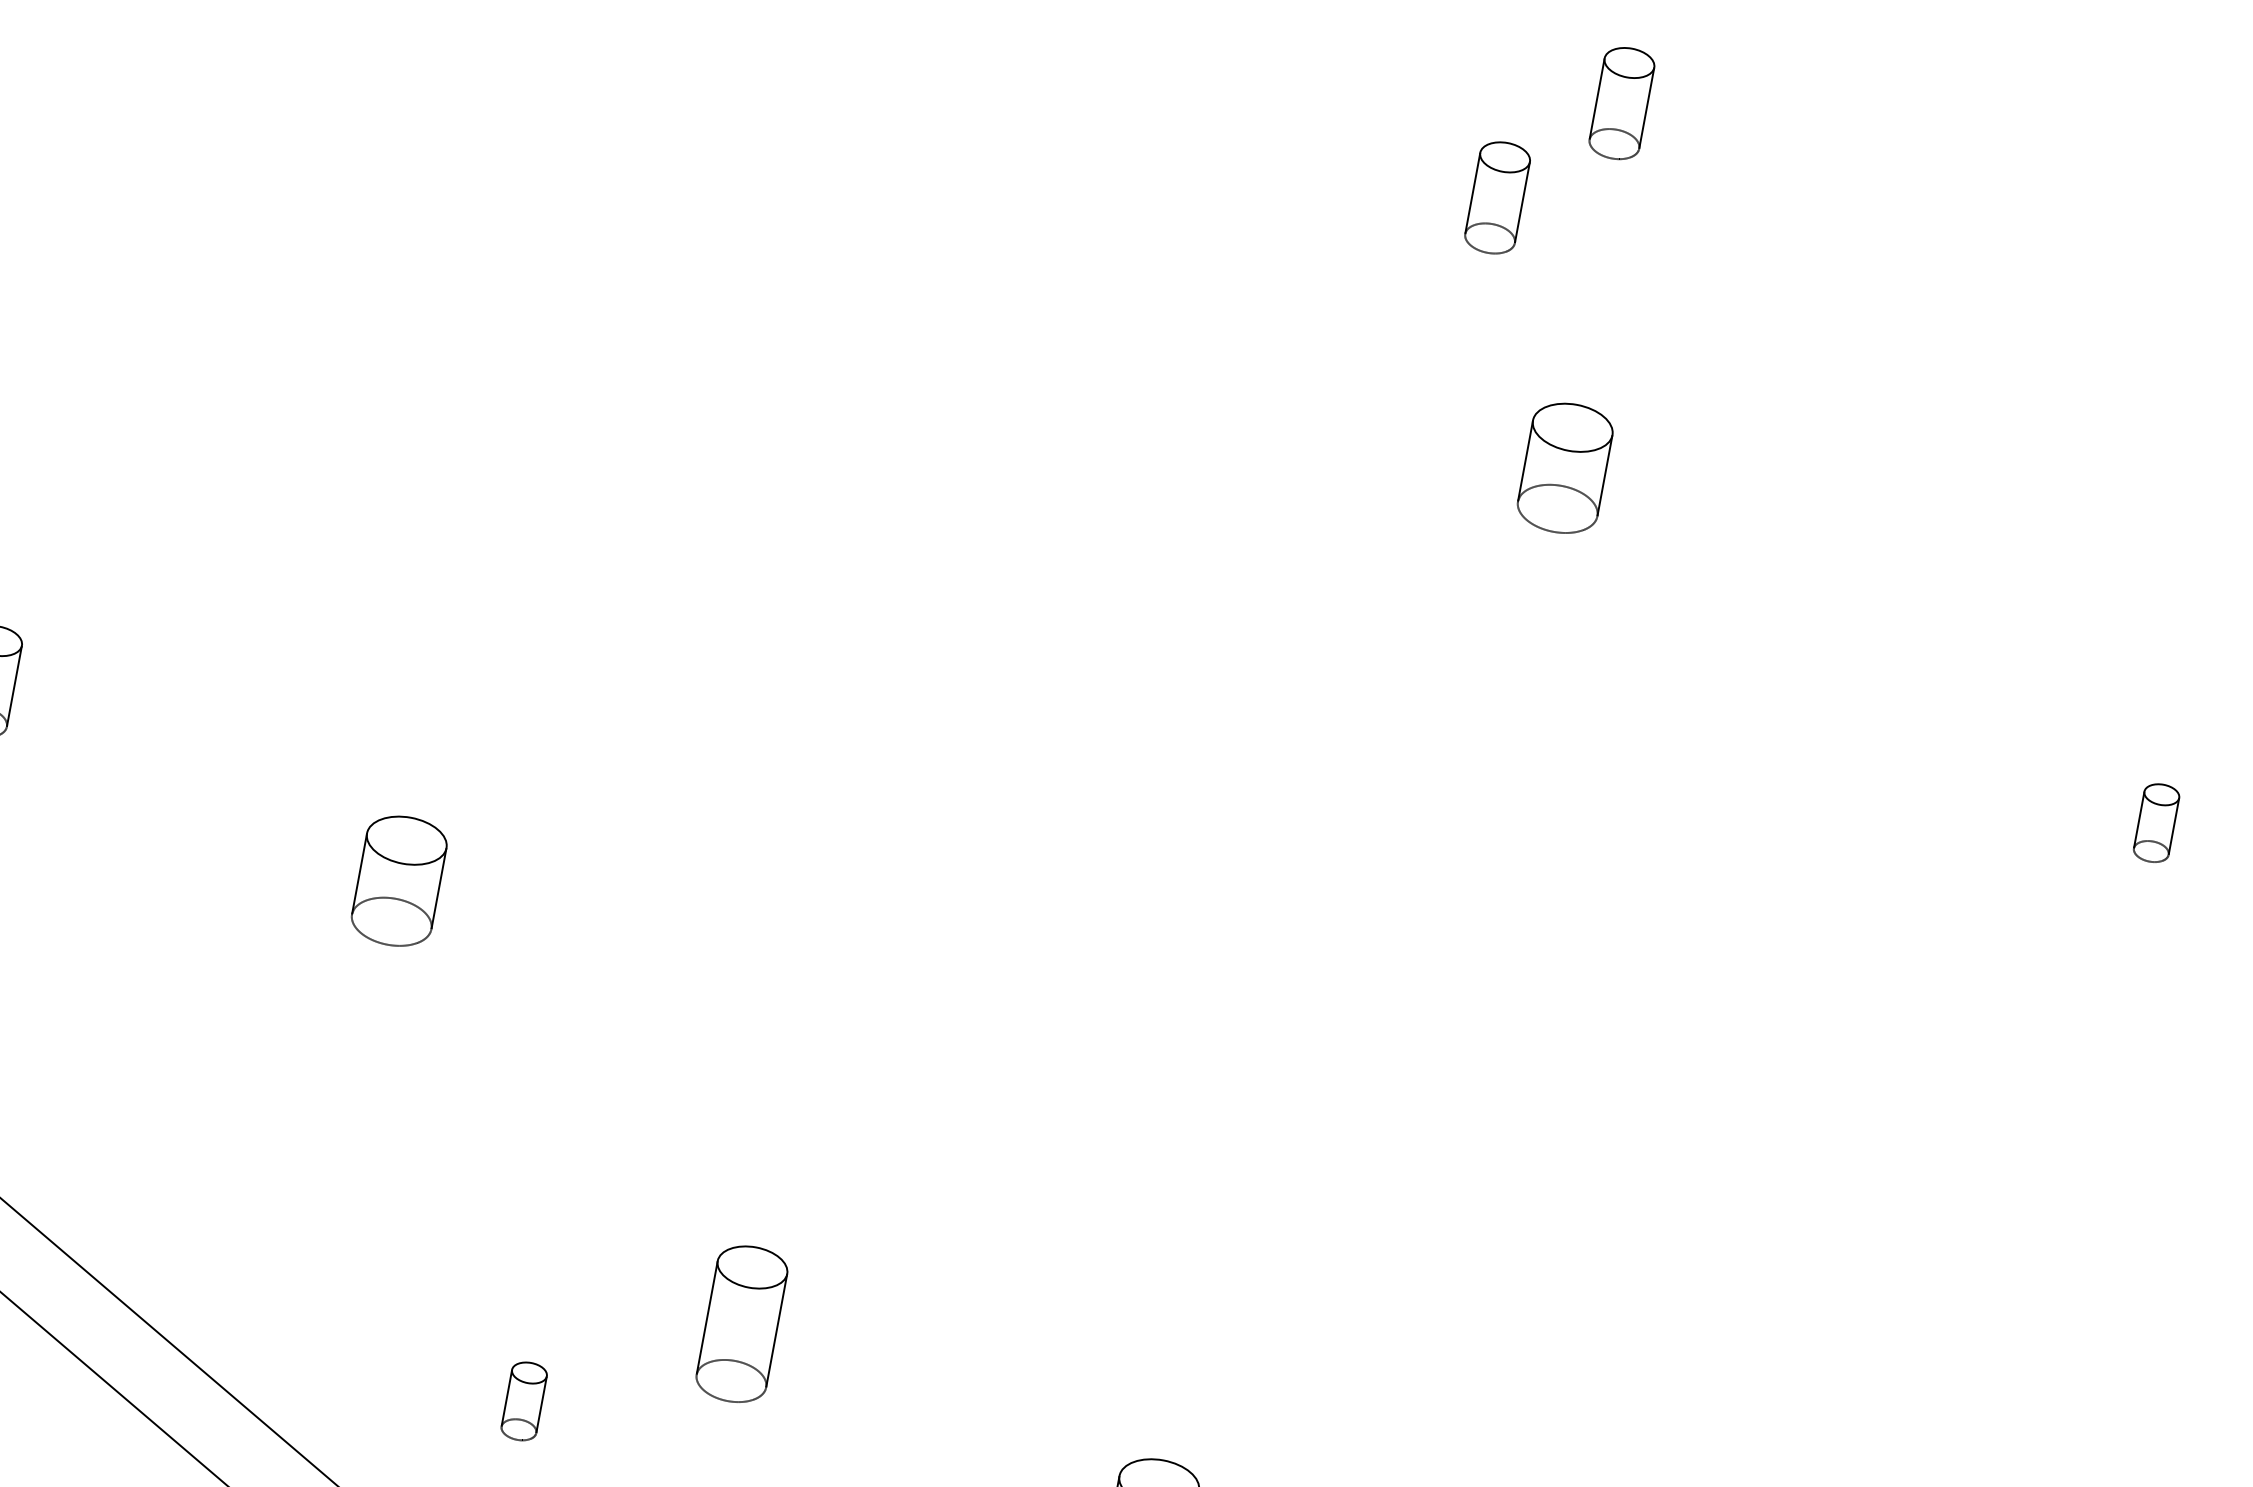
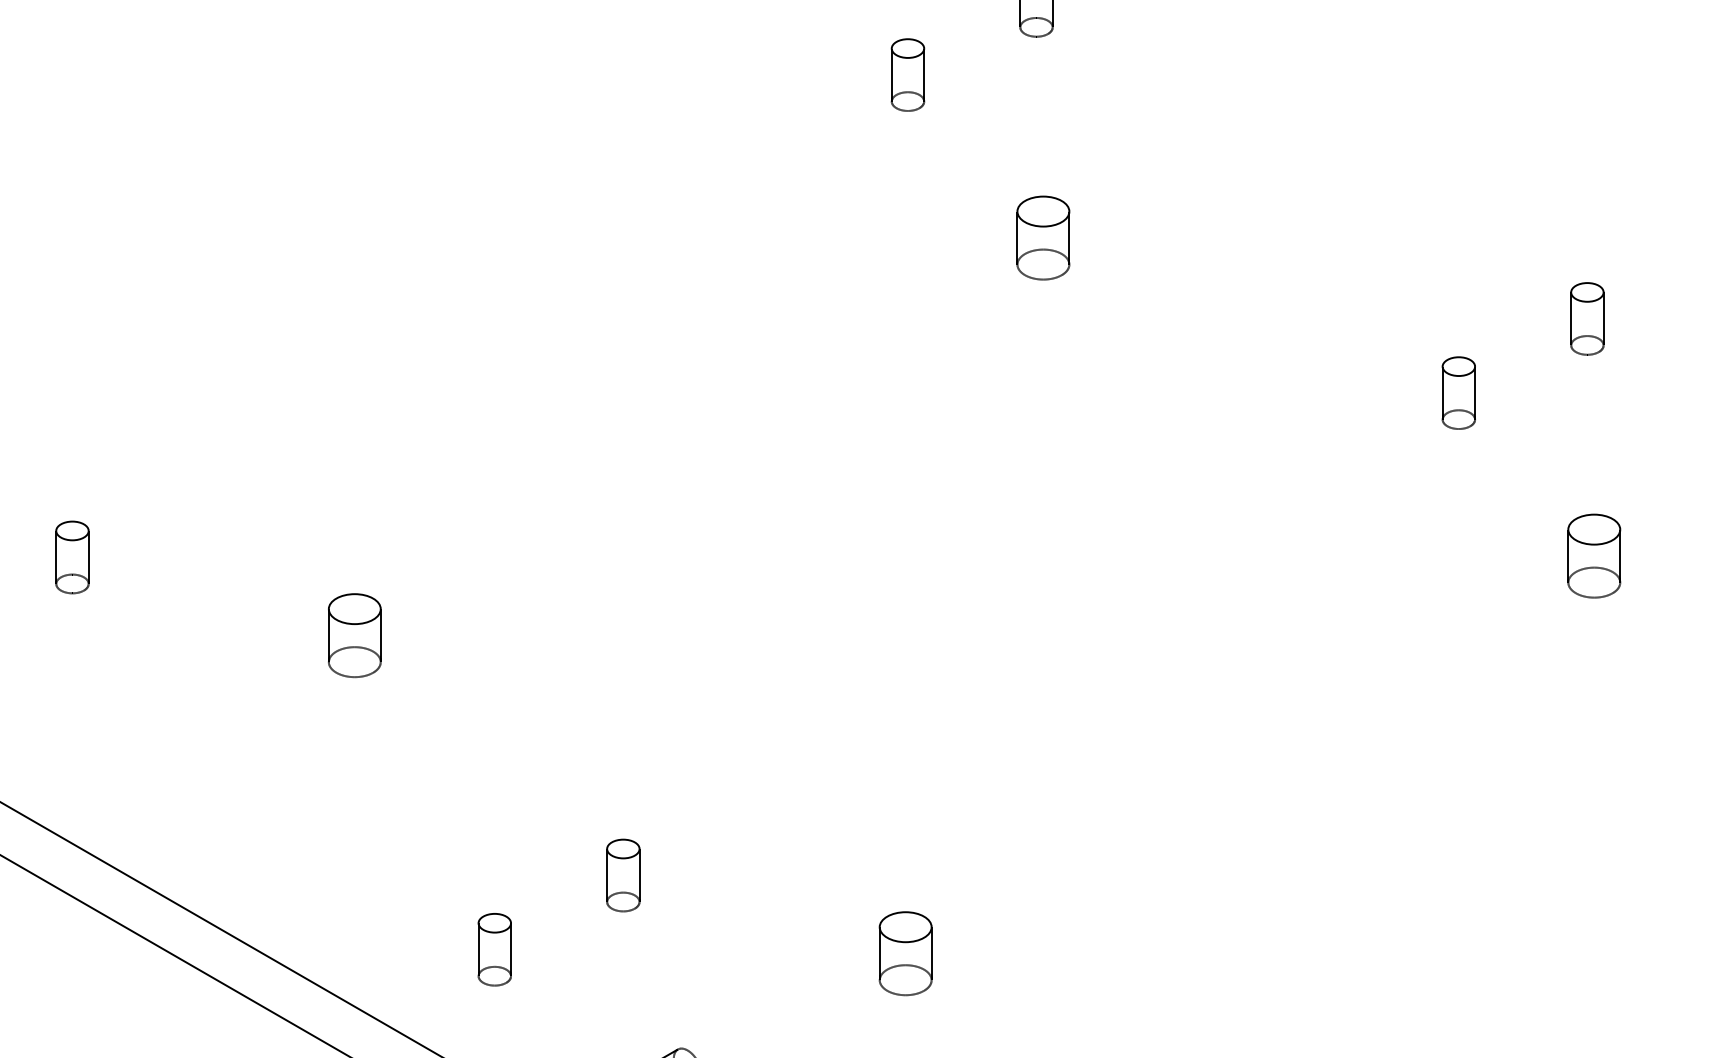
part: (1497, 196) -> (907, 74), moved
part: (2156, 822) -> (1458, 392), size x1.43
part: (742, 1324) -> (623, 875), size x0.71
part: (523, 1400) -> (494, 949), size x1.43

